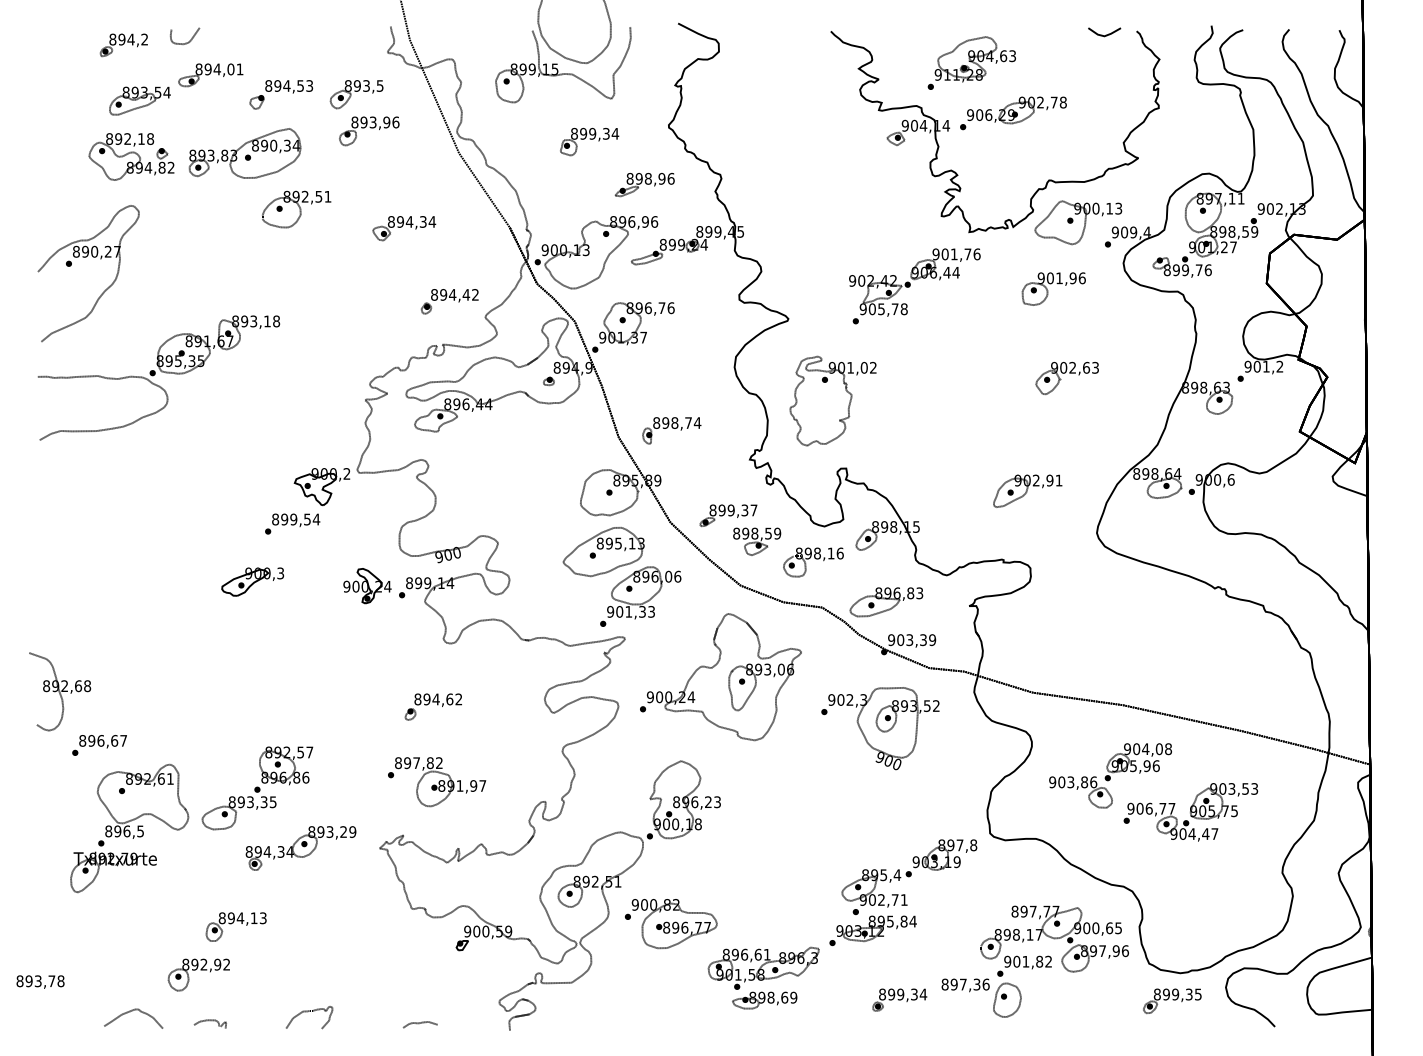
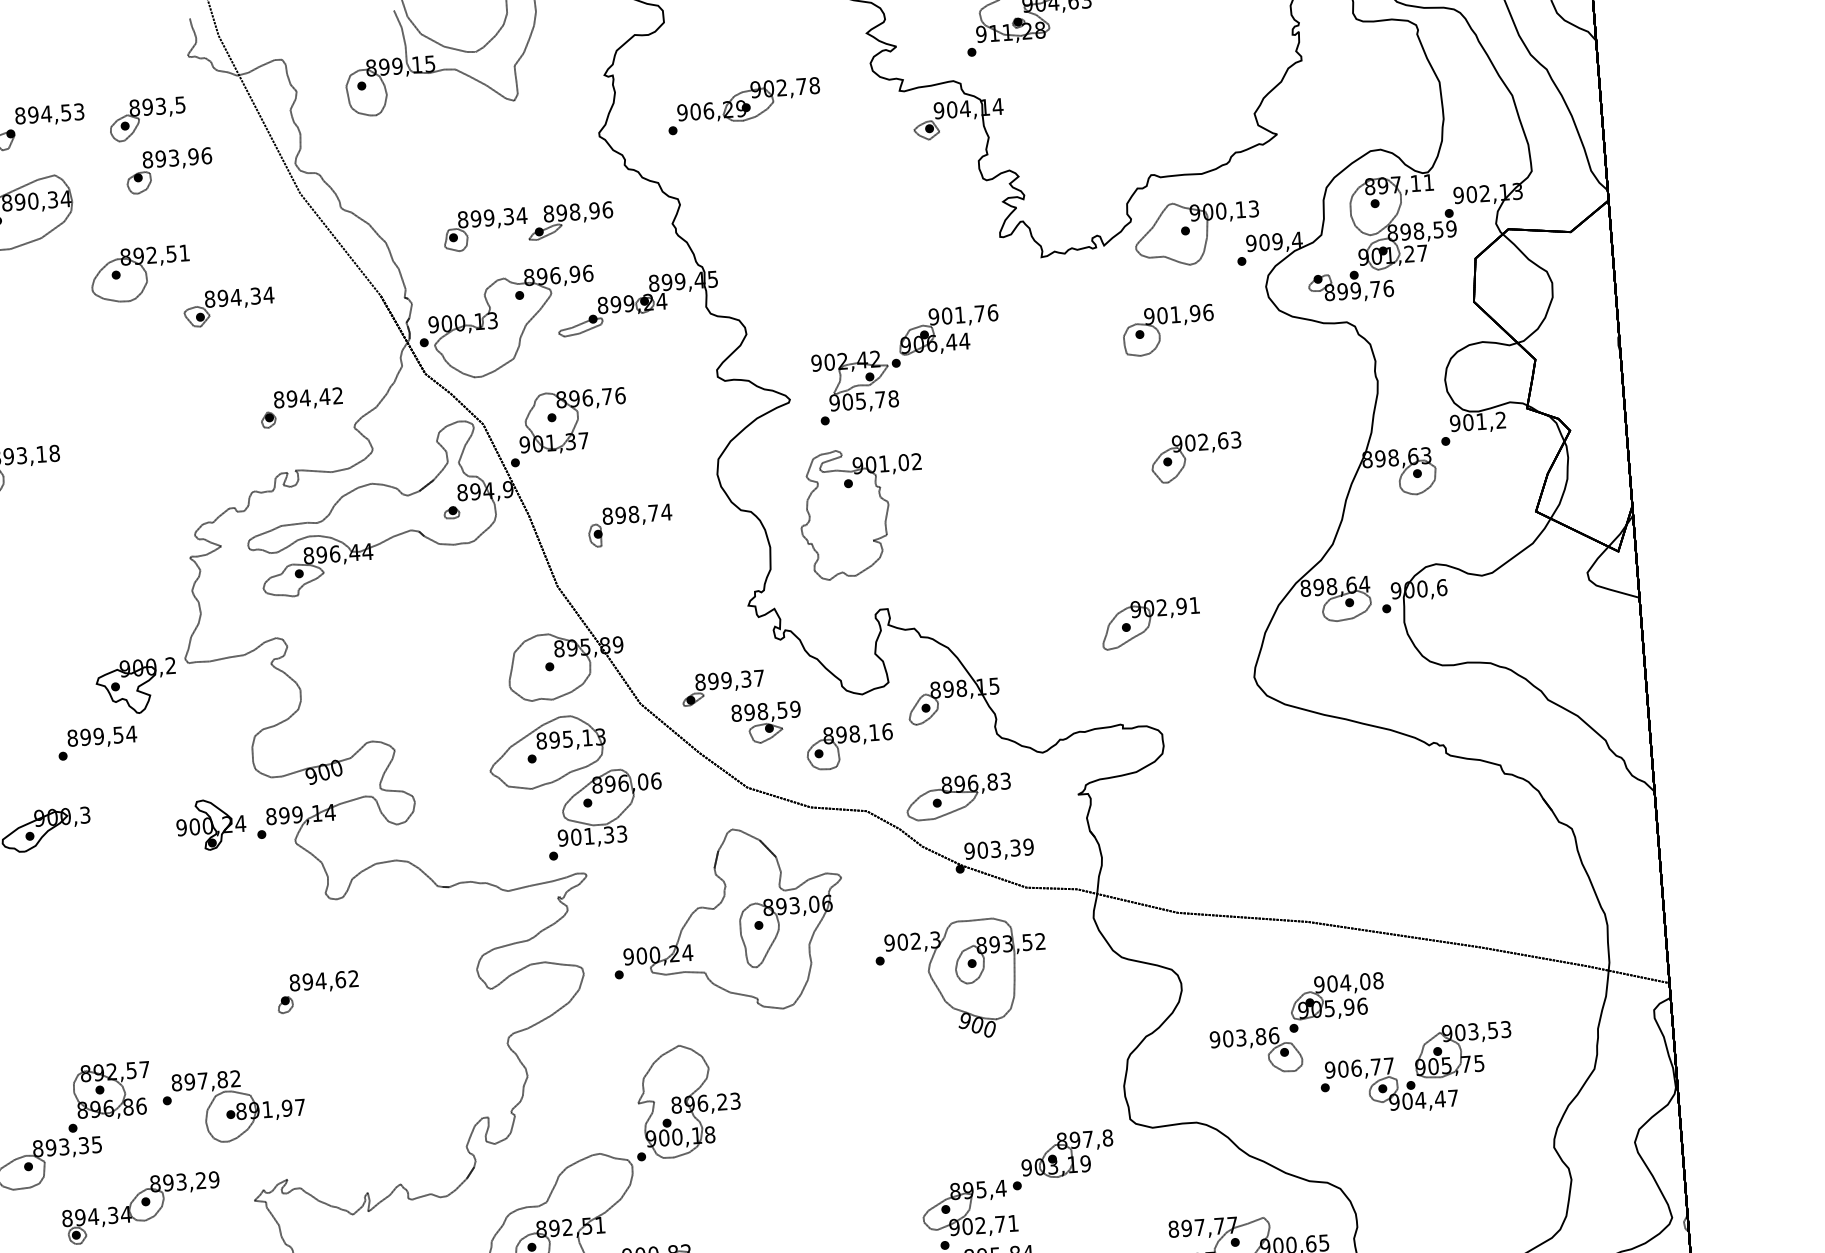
part: (1013, 113) -> (744, 106), moved
part: (589, 142) -> (485, 230), moved
part: (296, 209) -> (140, 274), moved
part: (914, 286) -> (906, 365), moved
part: (671, 430) -> (629, 525), moved
part: (437, 782) -> (234, 1106), moved

